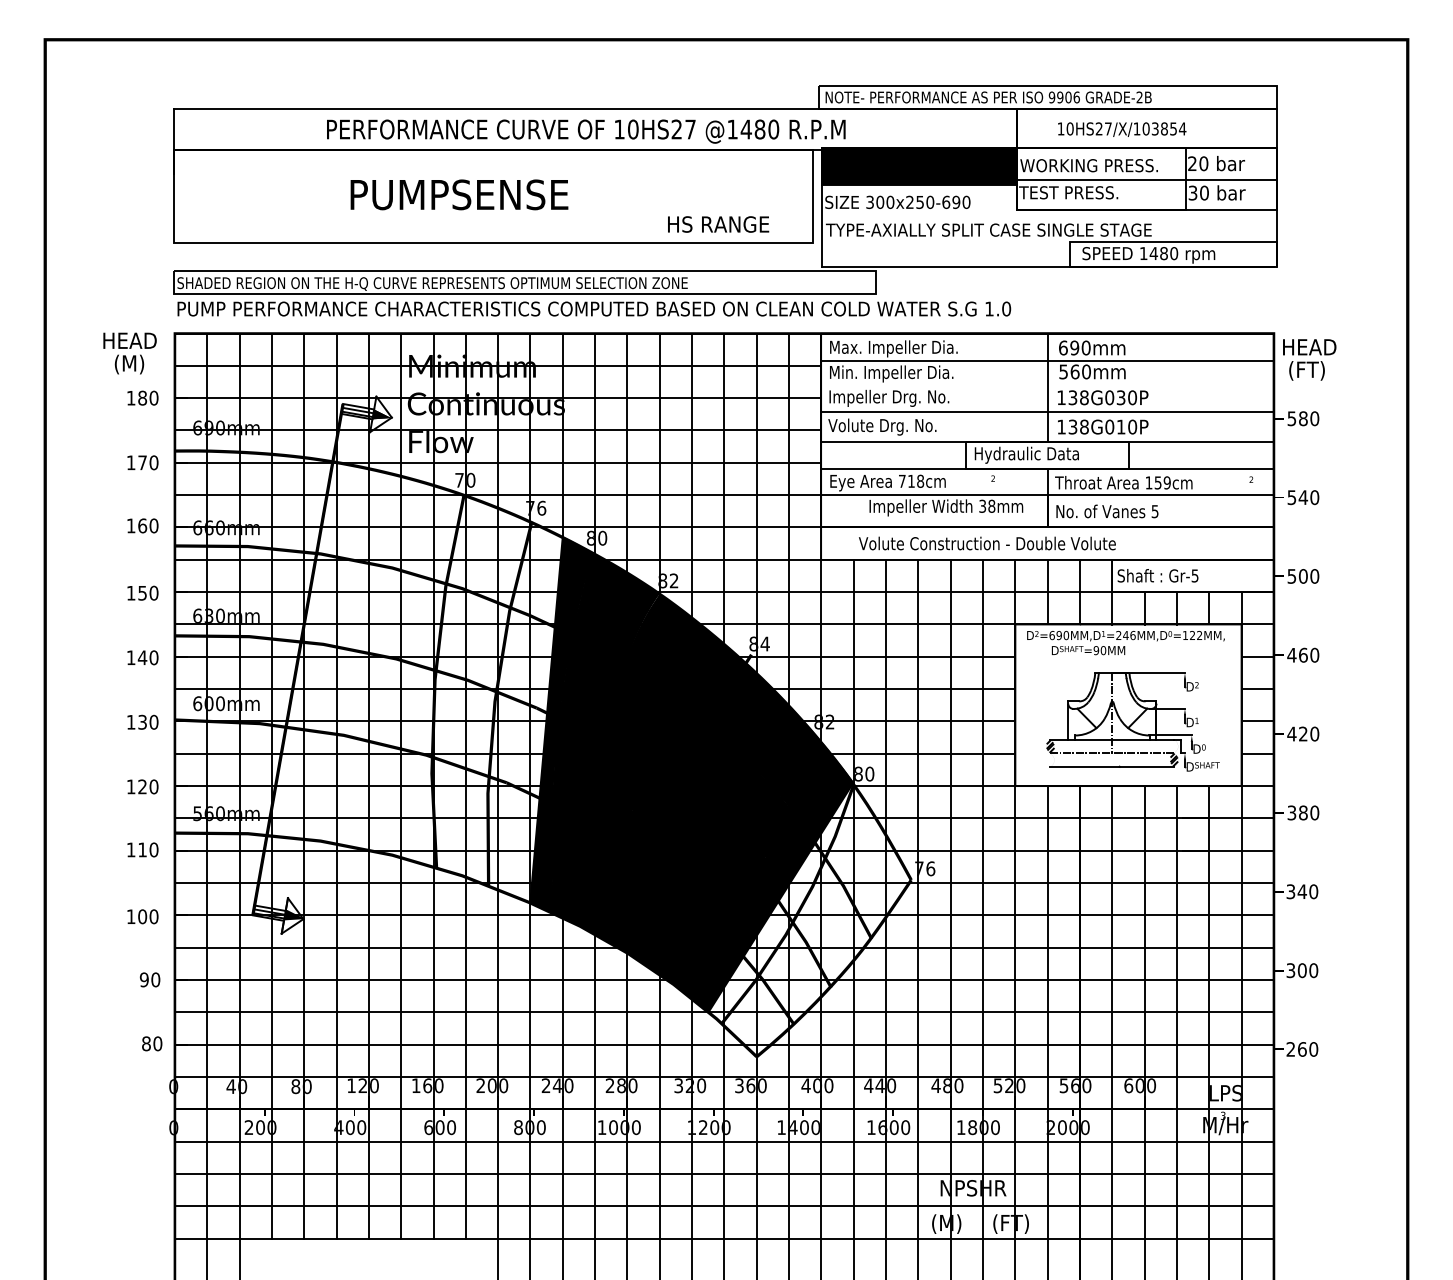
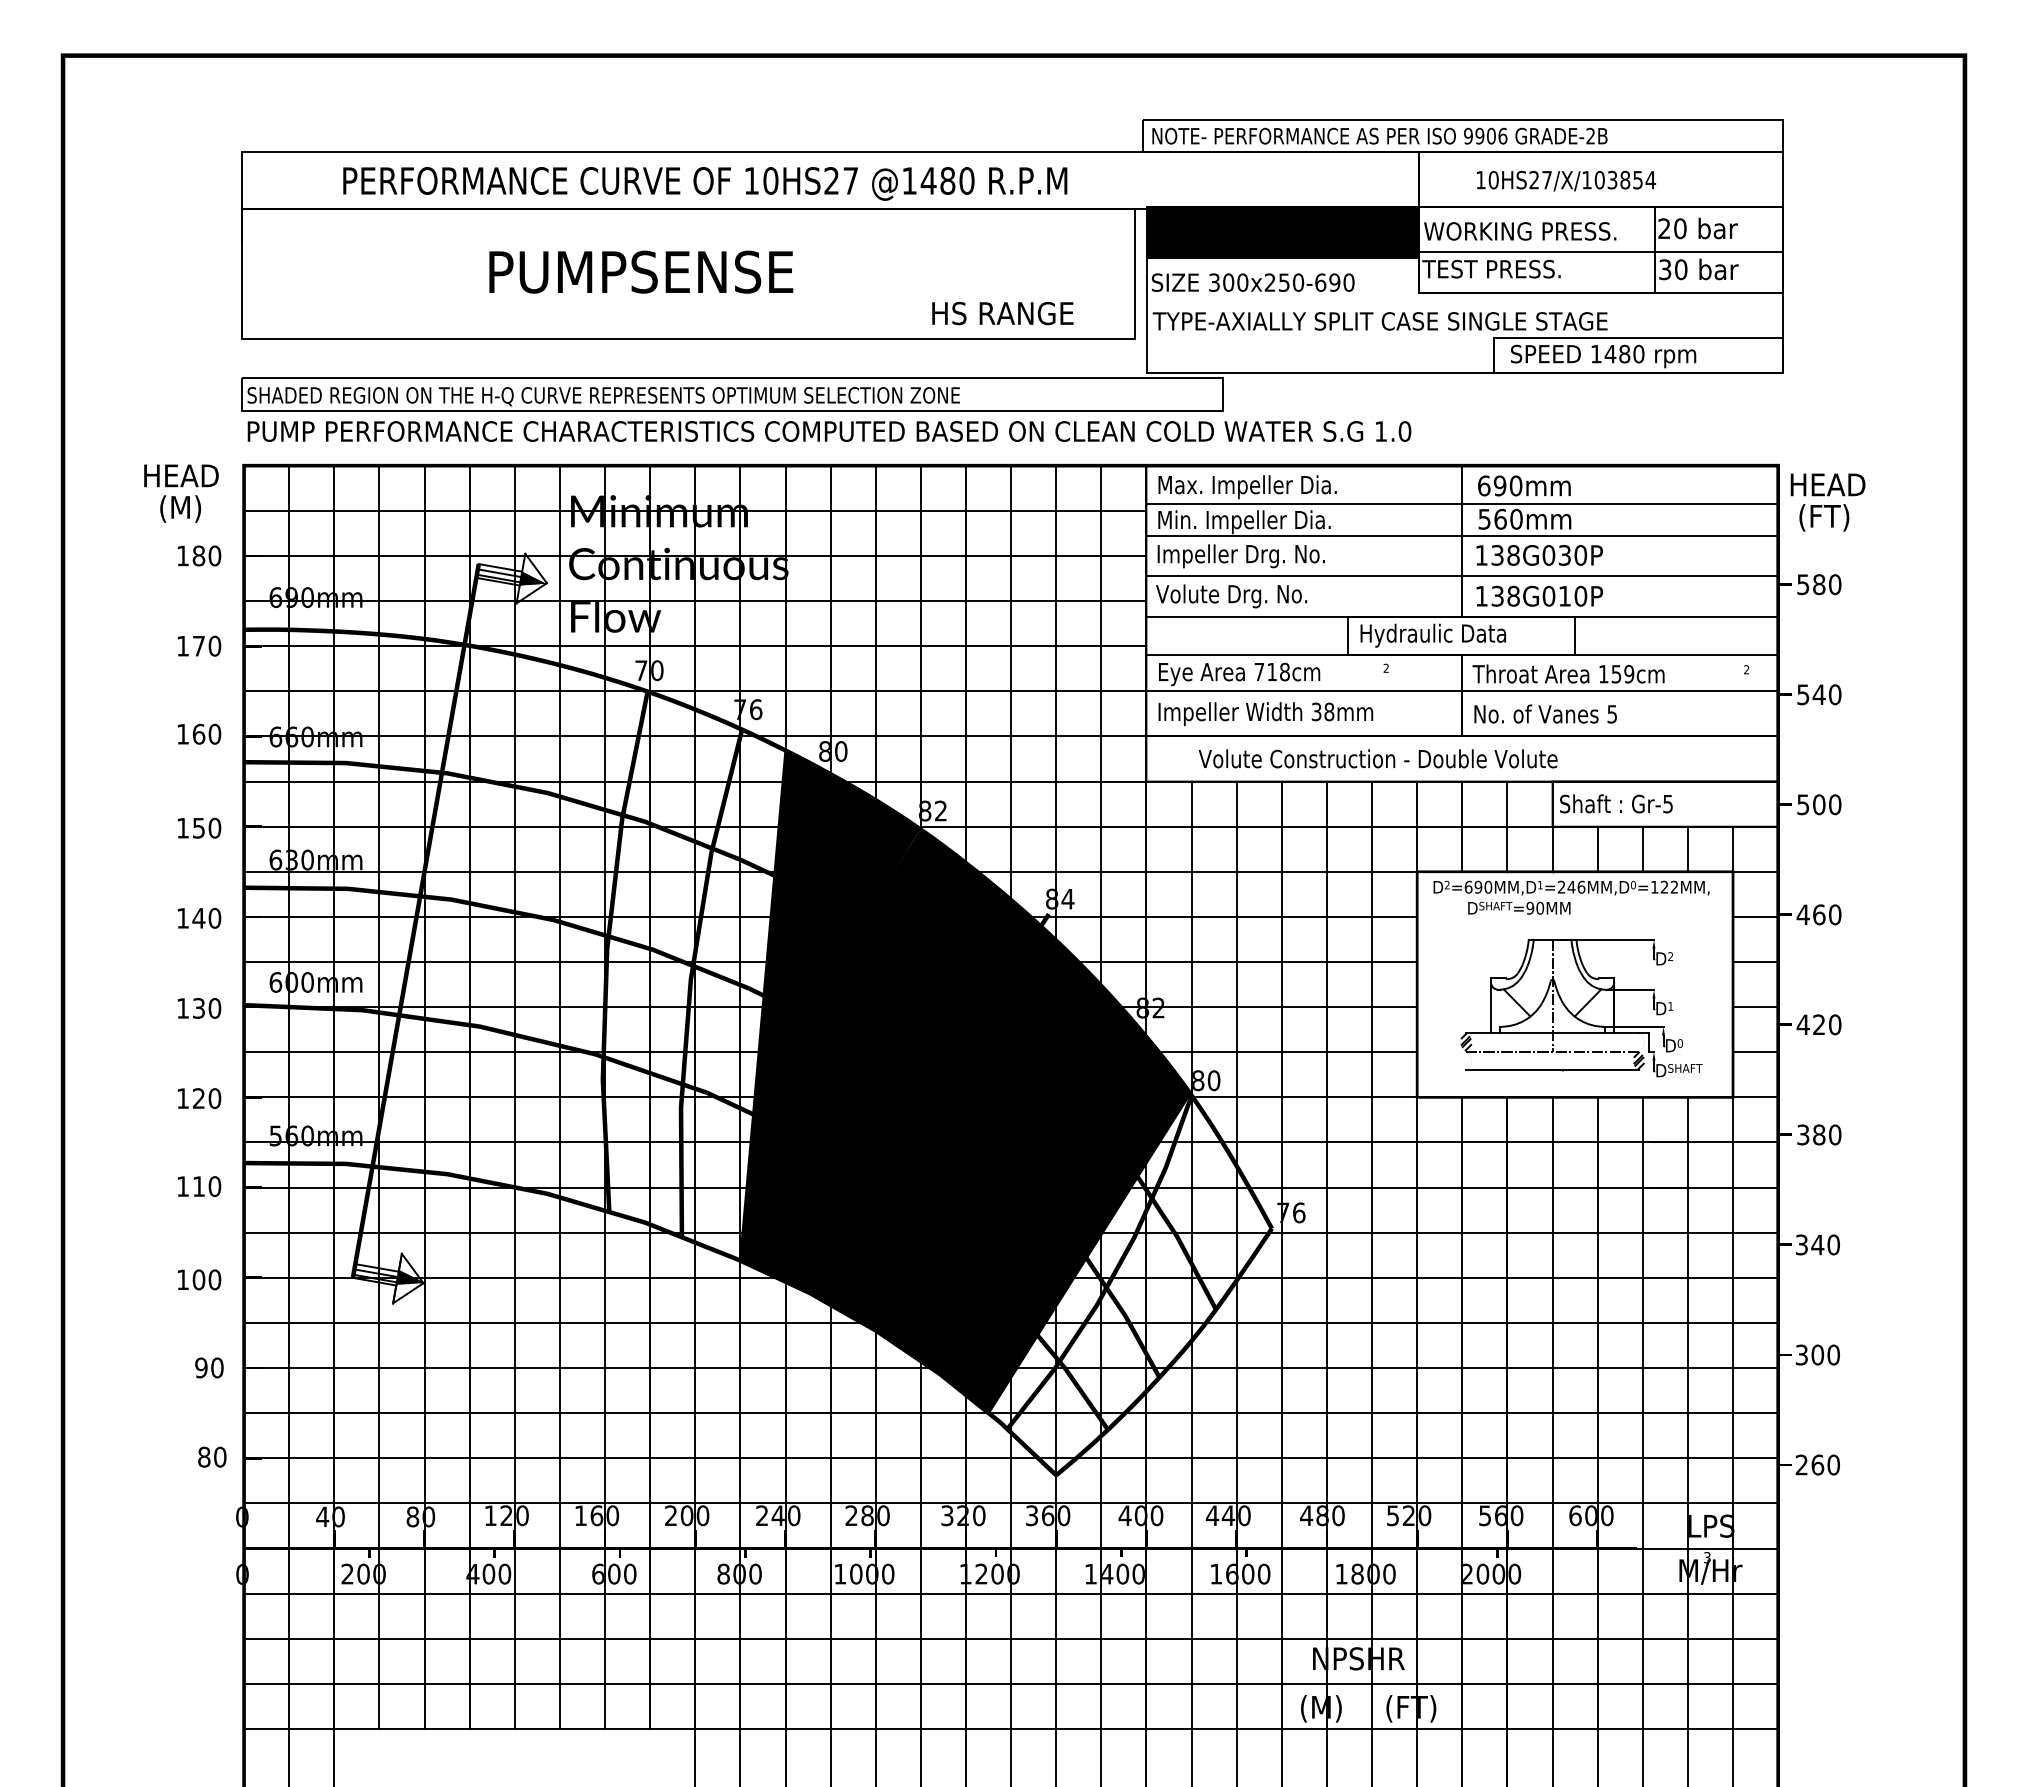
text: (586, 131) -> (705, 183), moved
line: (1047, 383) -> (1462, 535), added
text: (946, 508) -> (1265, 714), moved

